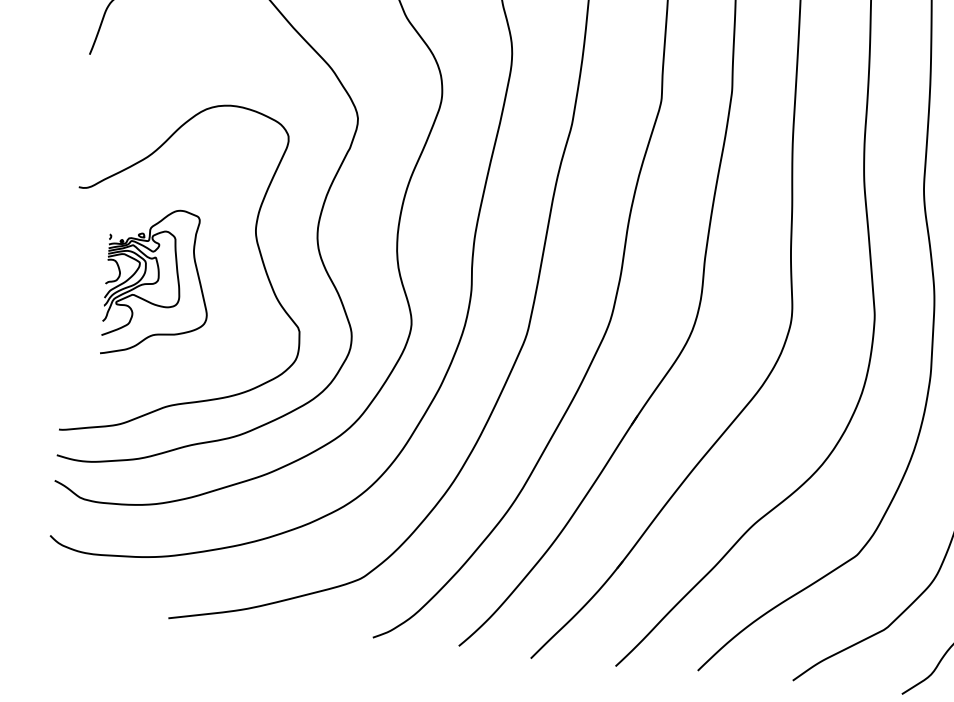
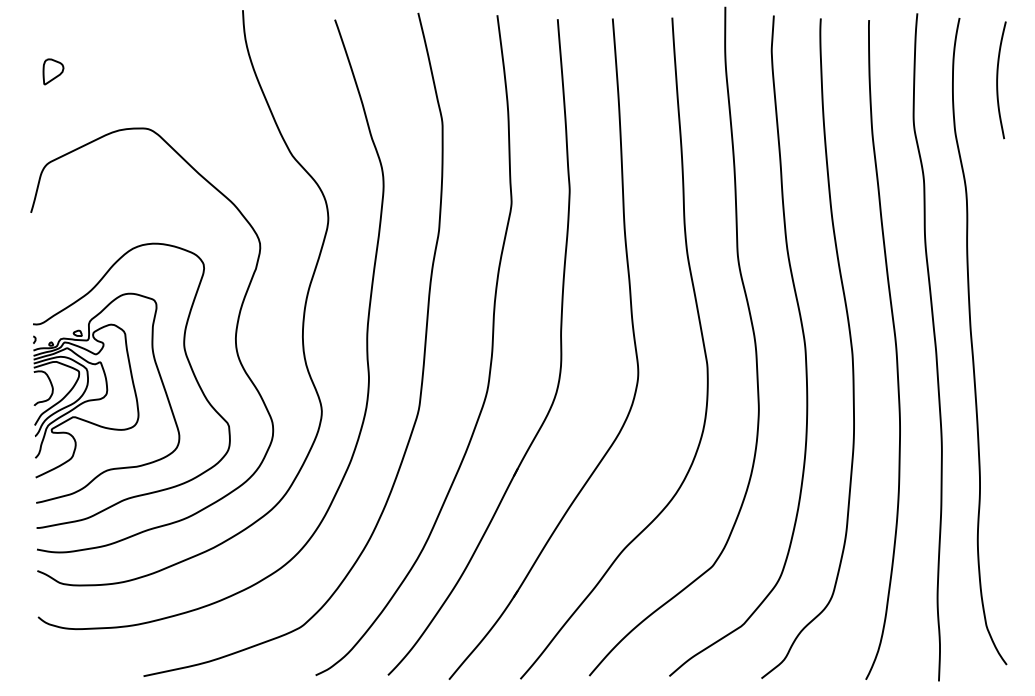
part: (157, 282) -> (106, 397), size x1.67

